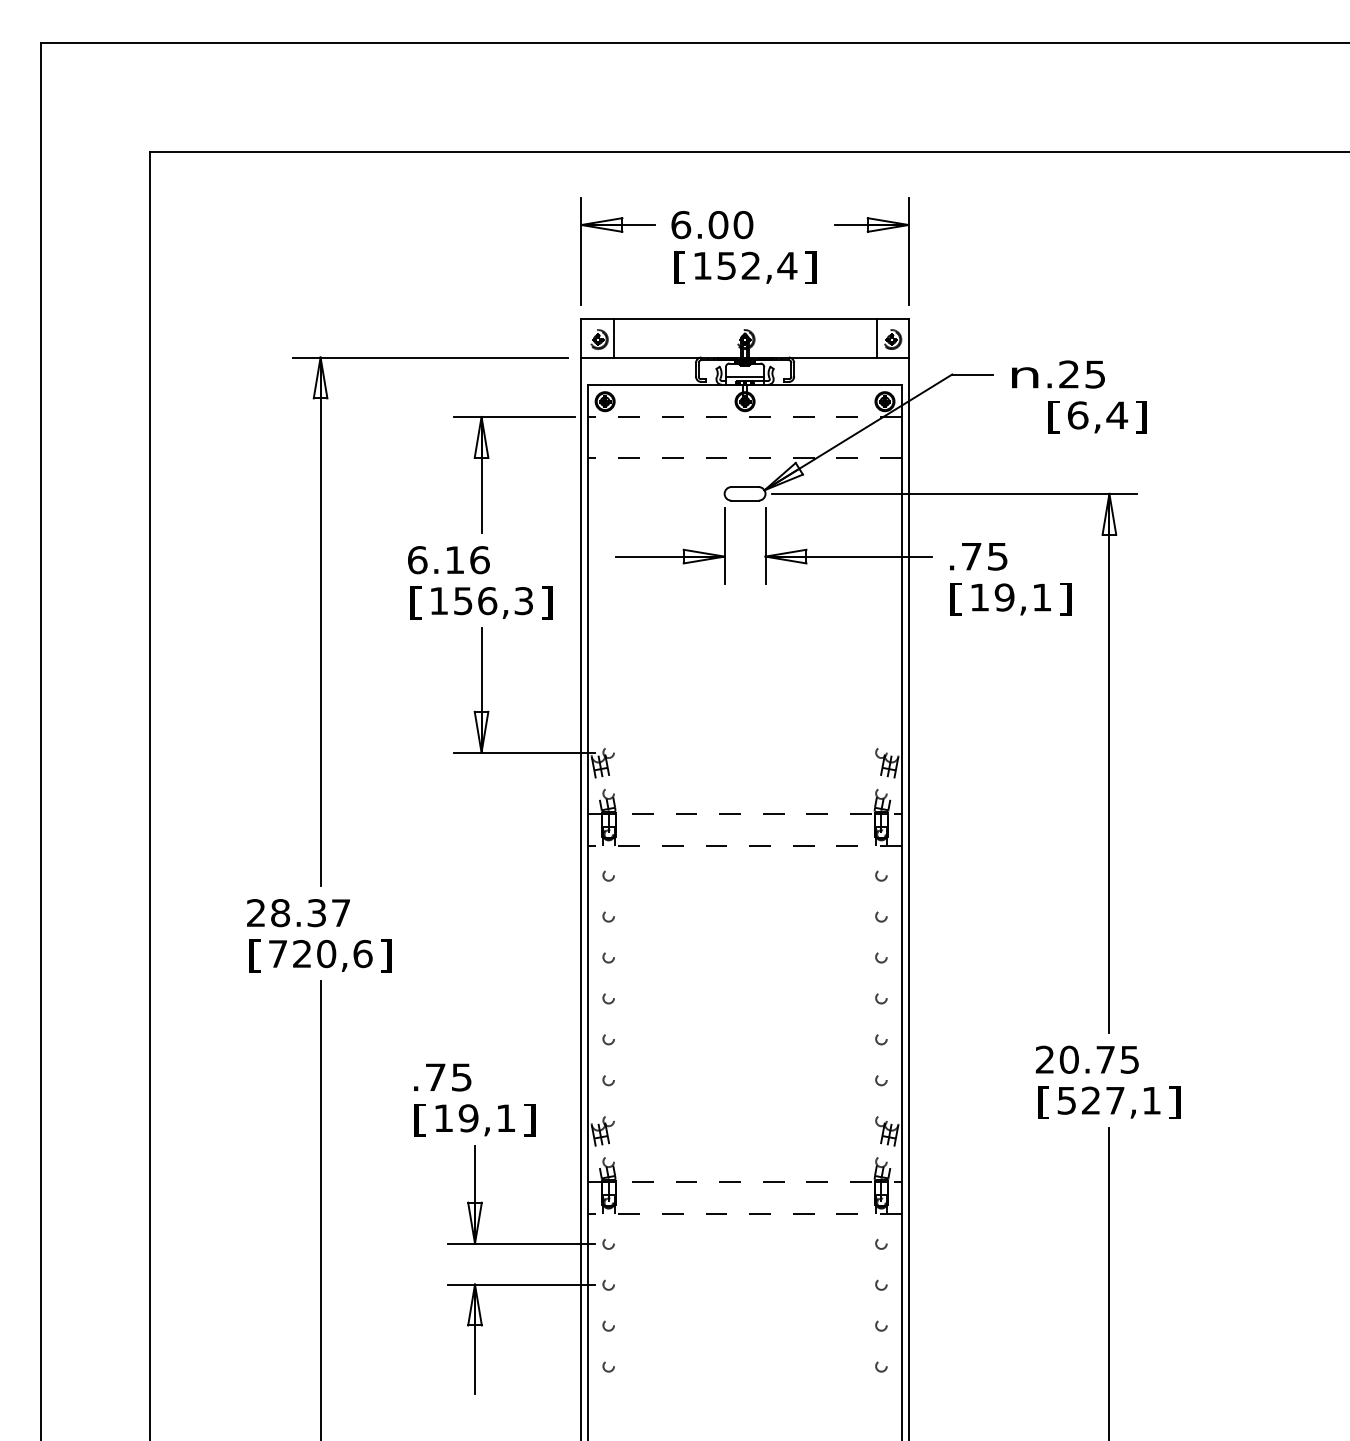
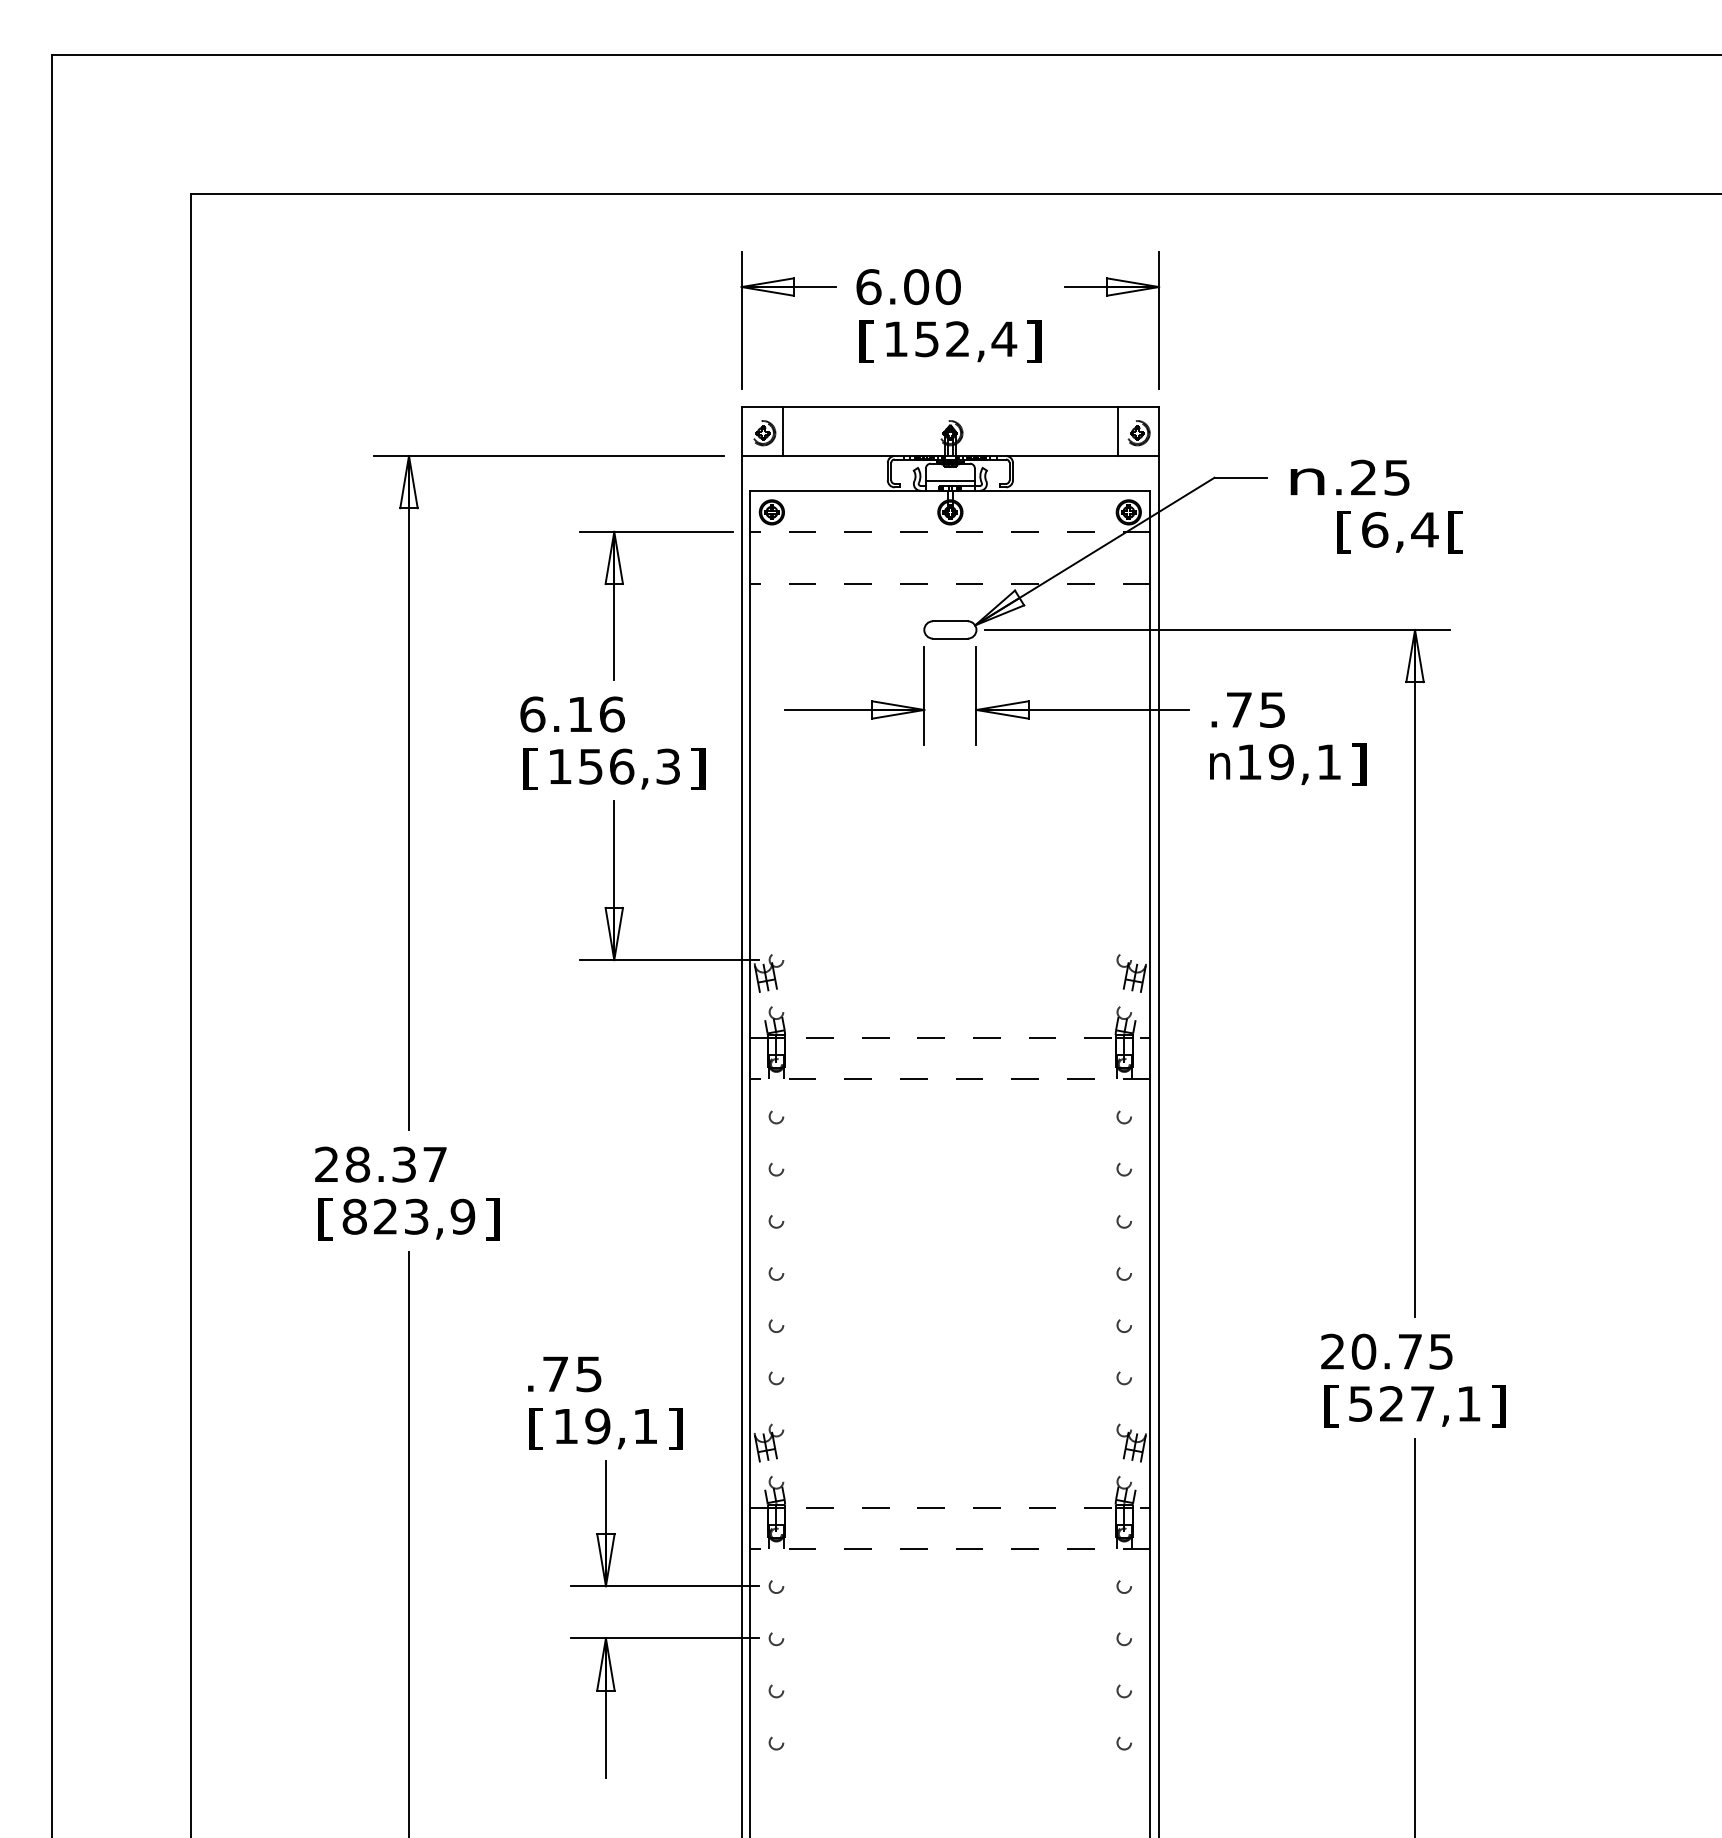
text: (1140, 417) -> (1454, 532), ] -> [
text: (956, 599) -> (1220, 764), [ -> n
text: (320, 953) -> (408, 1216), 720,6 -> 823,9

